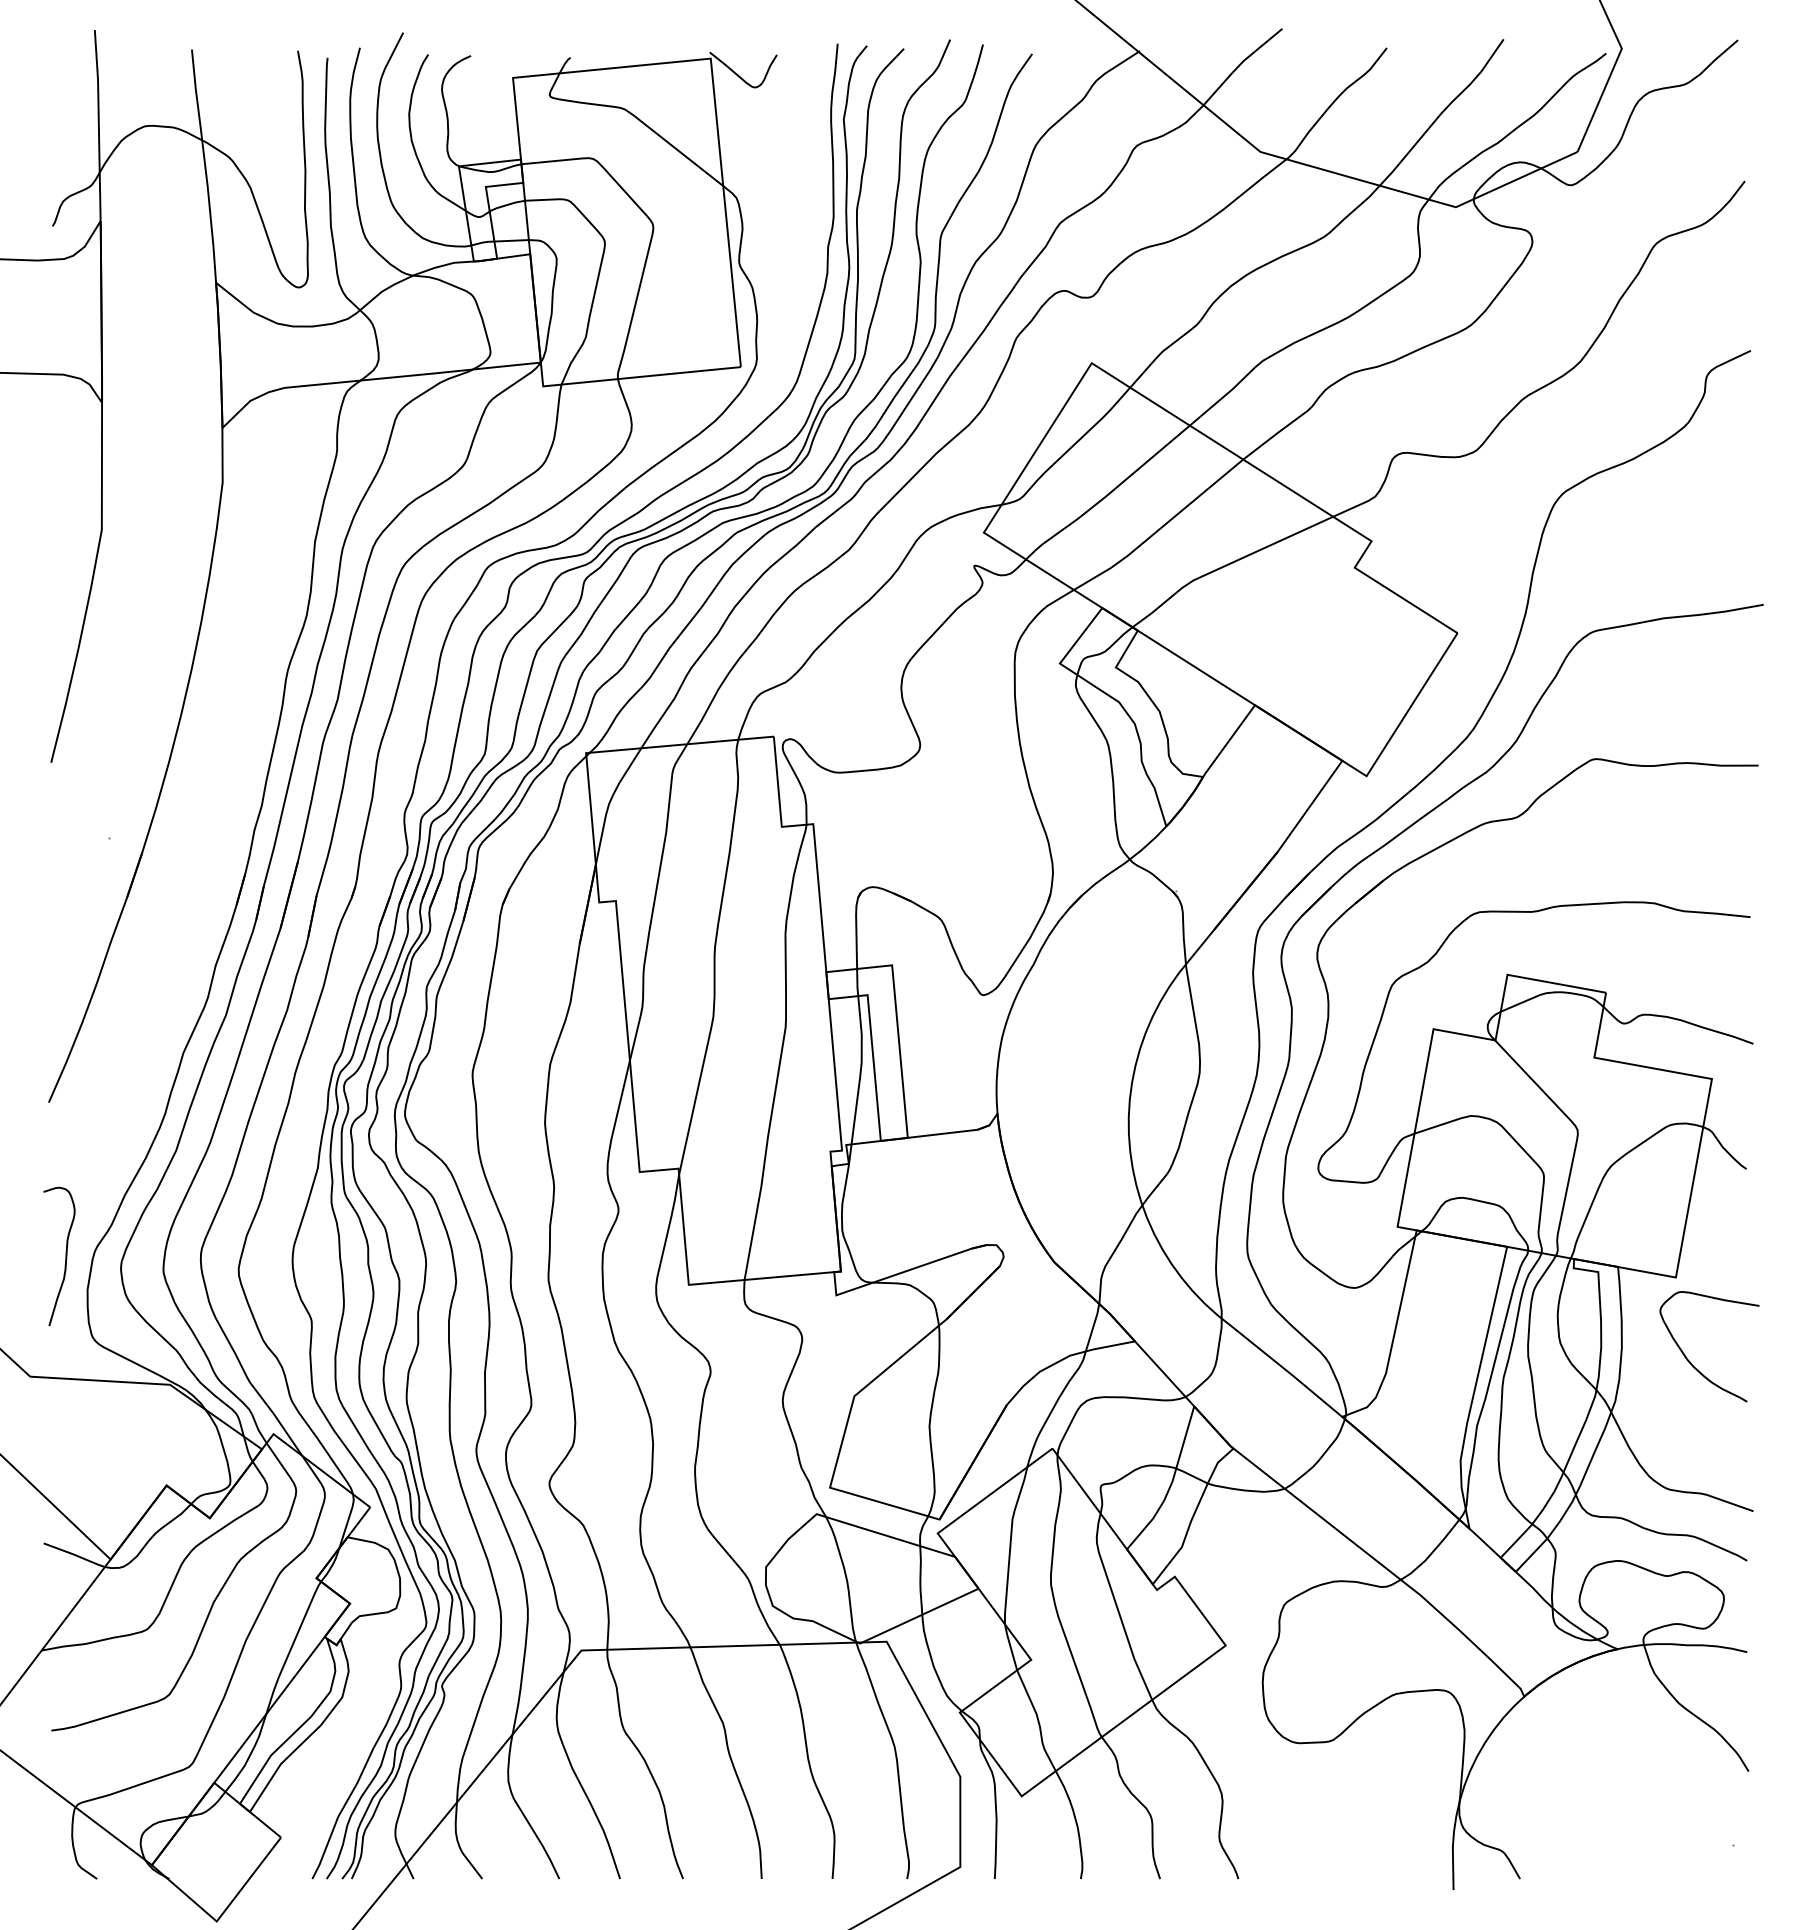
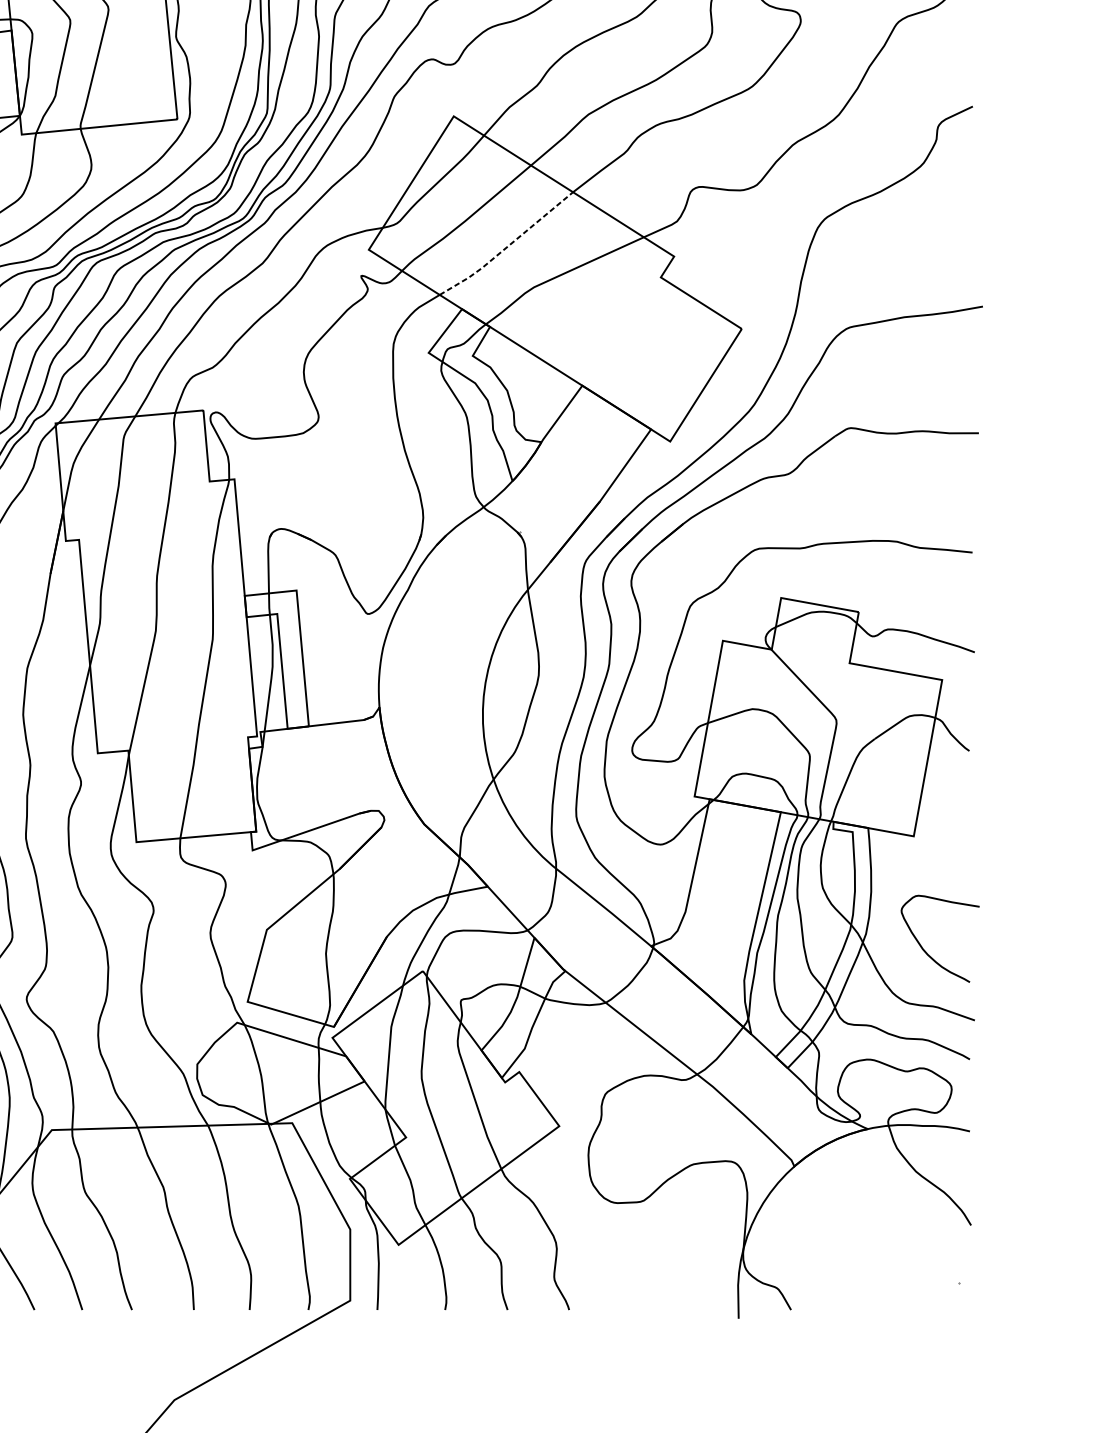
line: (1160, 528) -> (507, 246), solid -> dashed
curve: (1691, 1362) -> (926, 951), moved

